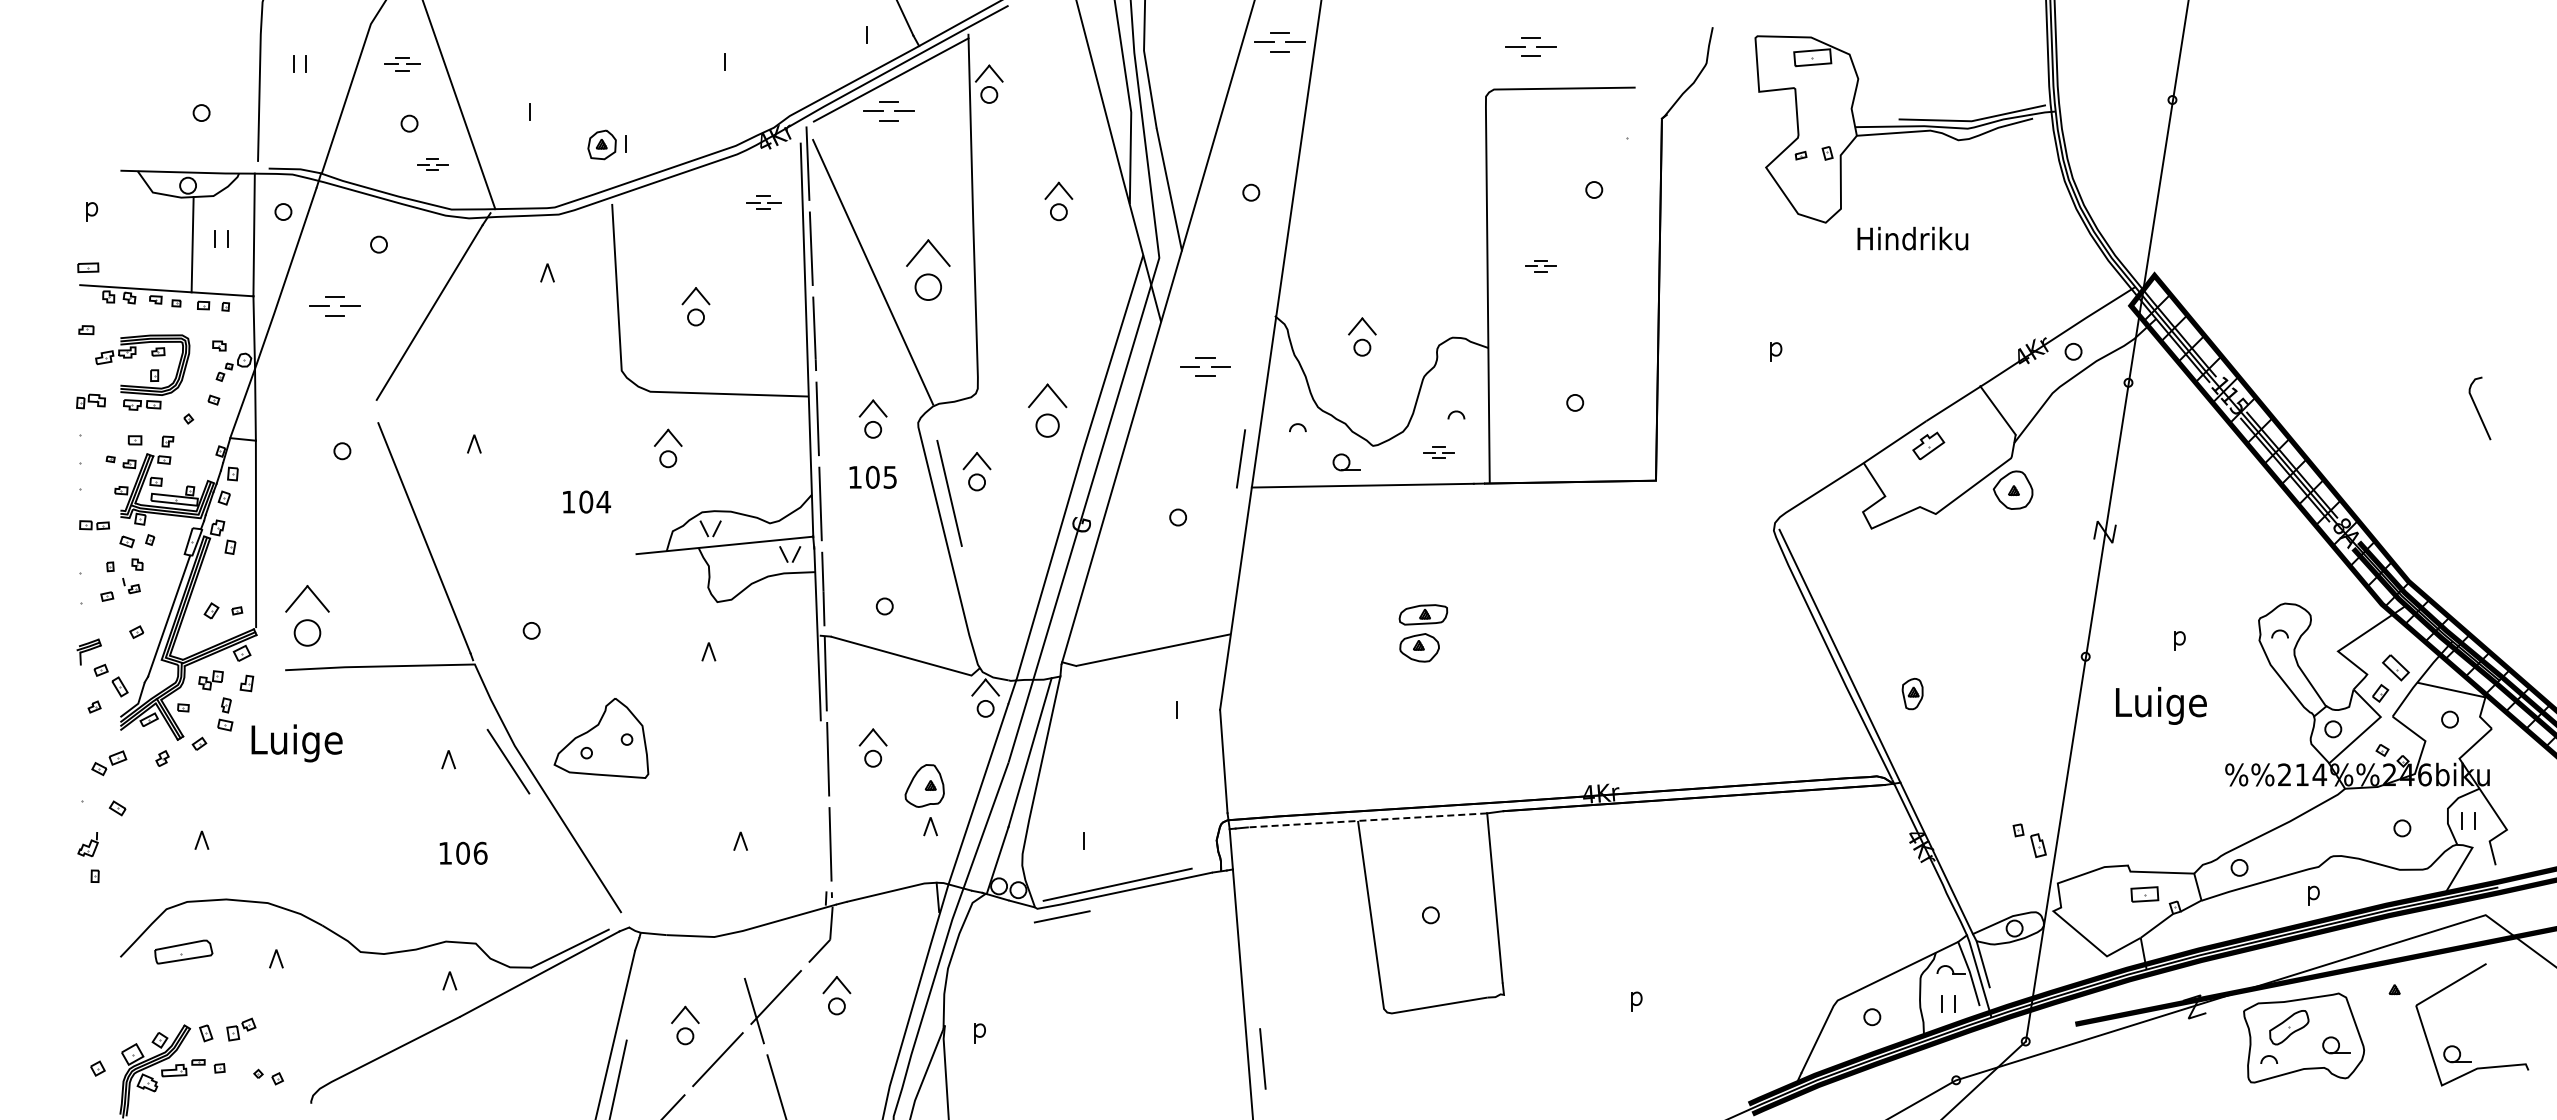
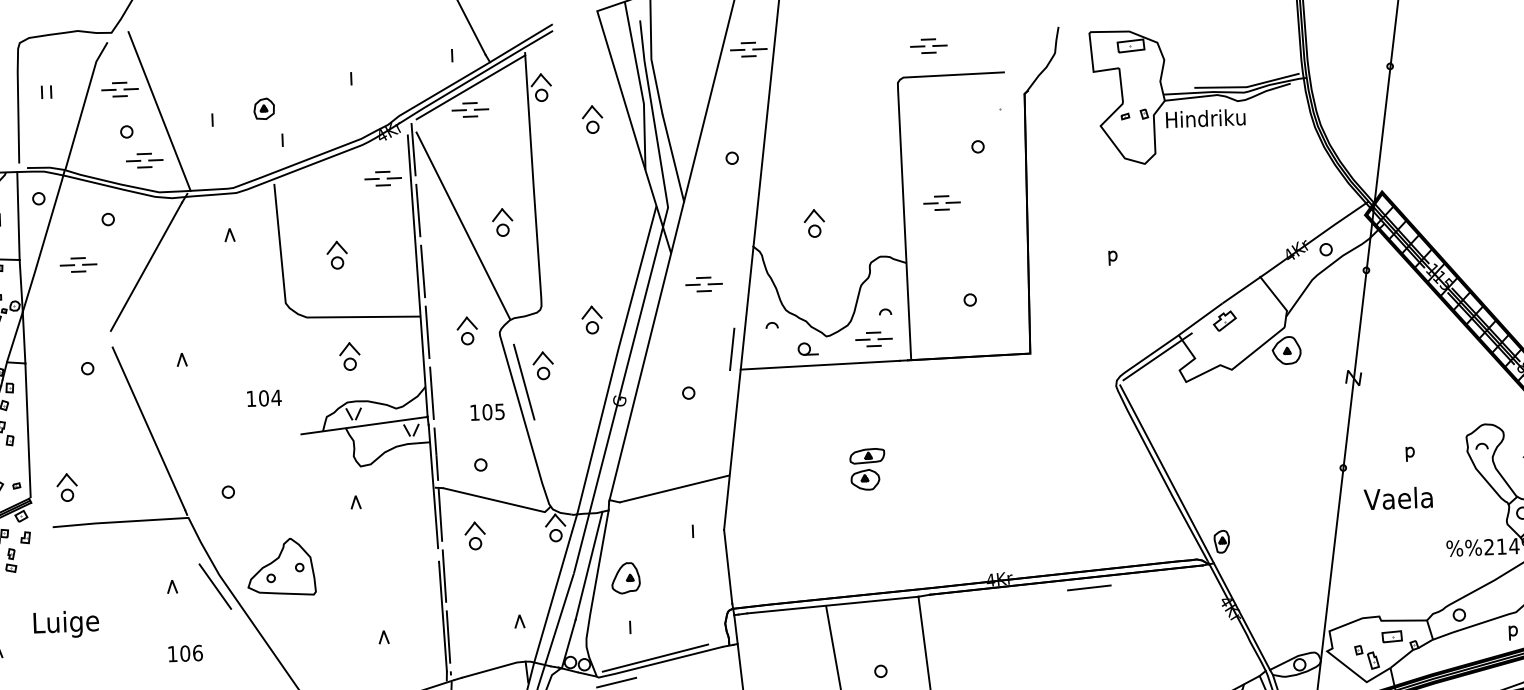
part: (402, 64) -> (120, 89), size x1.43
part: (601, 144) -> (263, 108), moved
part: (432, 164) -> (144, 160), size x1.67
part: (1058, 201) -> (592, 119), moved
part: (763, 202) -> (382, 178), size x1.43
text: (1912, 238) -> (1205, 118), moved
part: (1540, 266) -> (941, 203), size x1.67
part: (927, 269) -> (502, 222), size x0.62
part: (1362, 336) -> (814, 223), moved
part: (1047, 410) -> (592, 320), size x0.71
part: (668, 448) -> (350, 356), moved
part: (1438, 452) -> (873, 339), size x1.67
text: (872, 476) -> (487, 411), moved
line: (1832, 491) -> (1157, 356), added
part: (307, 615) -> (67, 487), size x0.62
part: (1912, 694) -> (1221, 542), moved
text: (2160, 705) -> (1398, 500), Luige -> Vaela
text: (296, 743) -> (66, 624), moved
part: (872, 747) -> (474, 535), moved
part: (924, 785) -> (625, 577), moved
line: (1725, 809) -> (1089, 587), added
line: (823, 815) -> (442, 616), added
line: (1367, 820) -> (832, 605), dashed -> solid
part: (2029, 840) -> (1366, 657), moved

